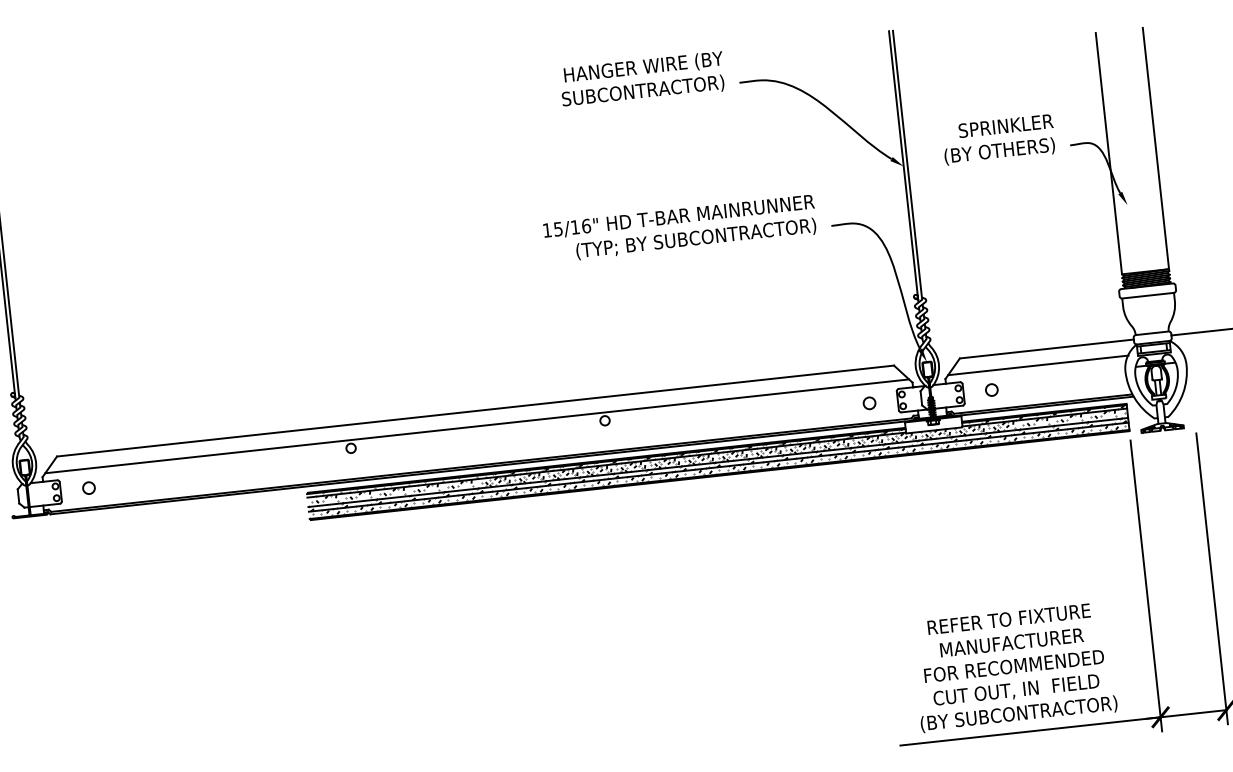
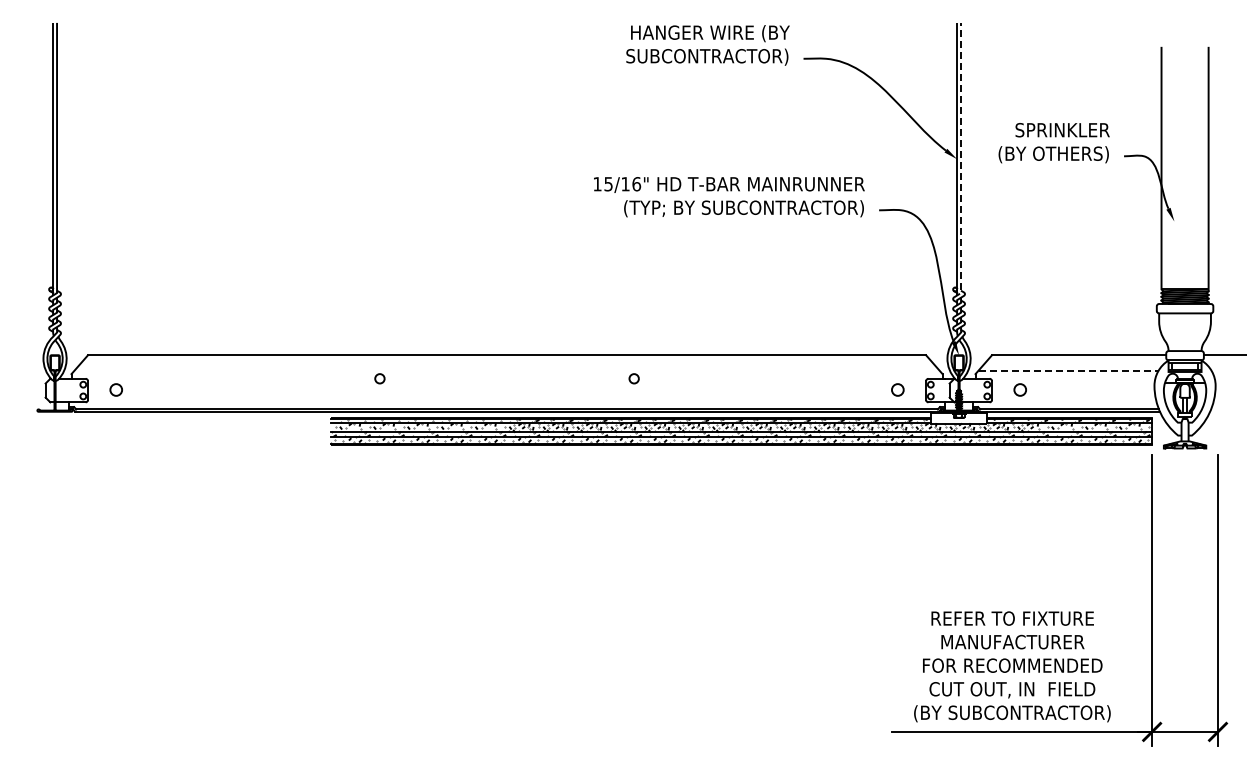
line: (908, 169) -> (961, 162), solid -> dashed
line: (1038, 365) -> (1069, 370), solid -> dashed
line: (476, 426) -> (506, 370), removed

